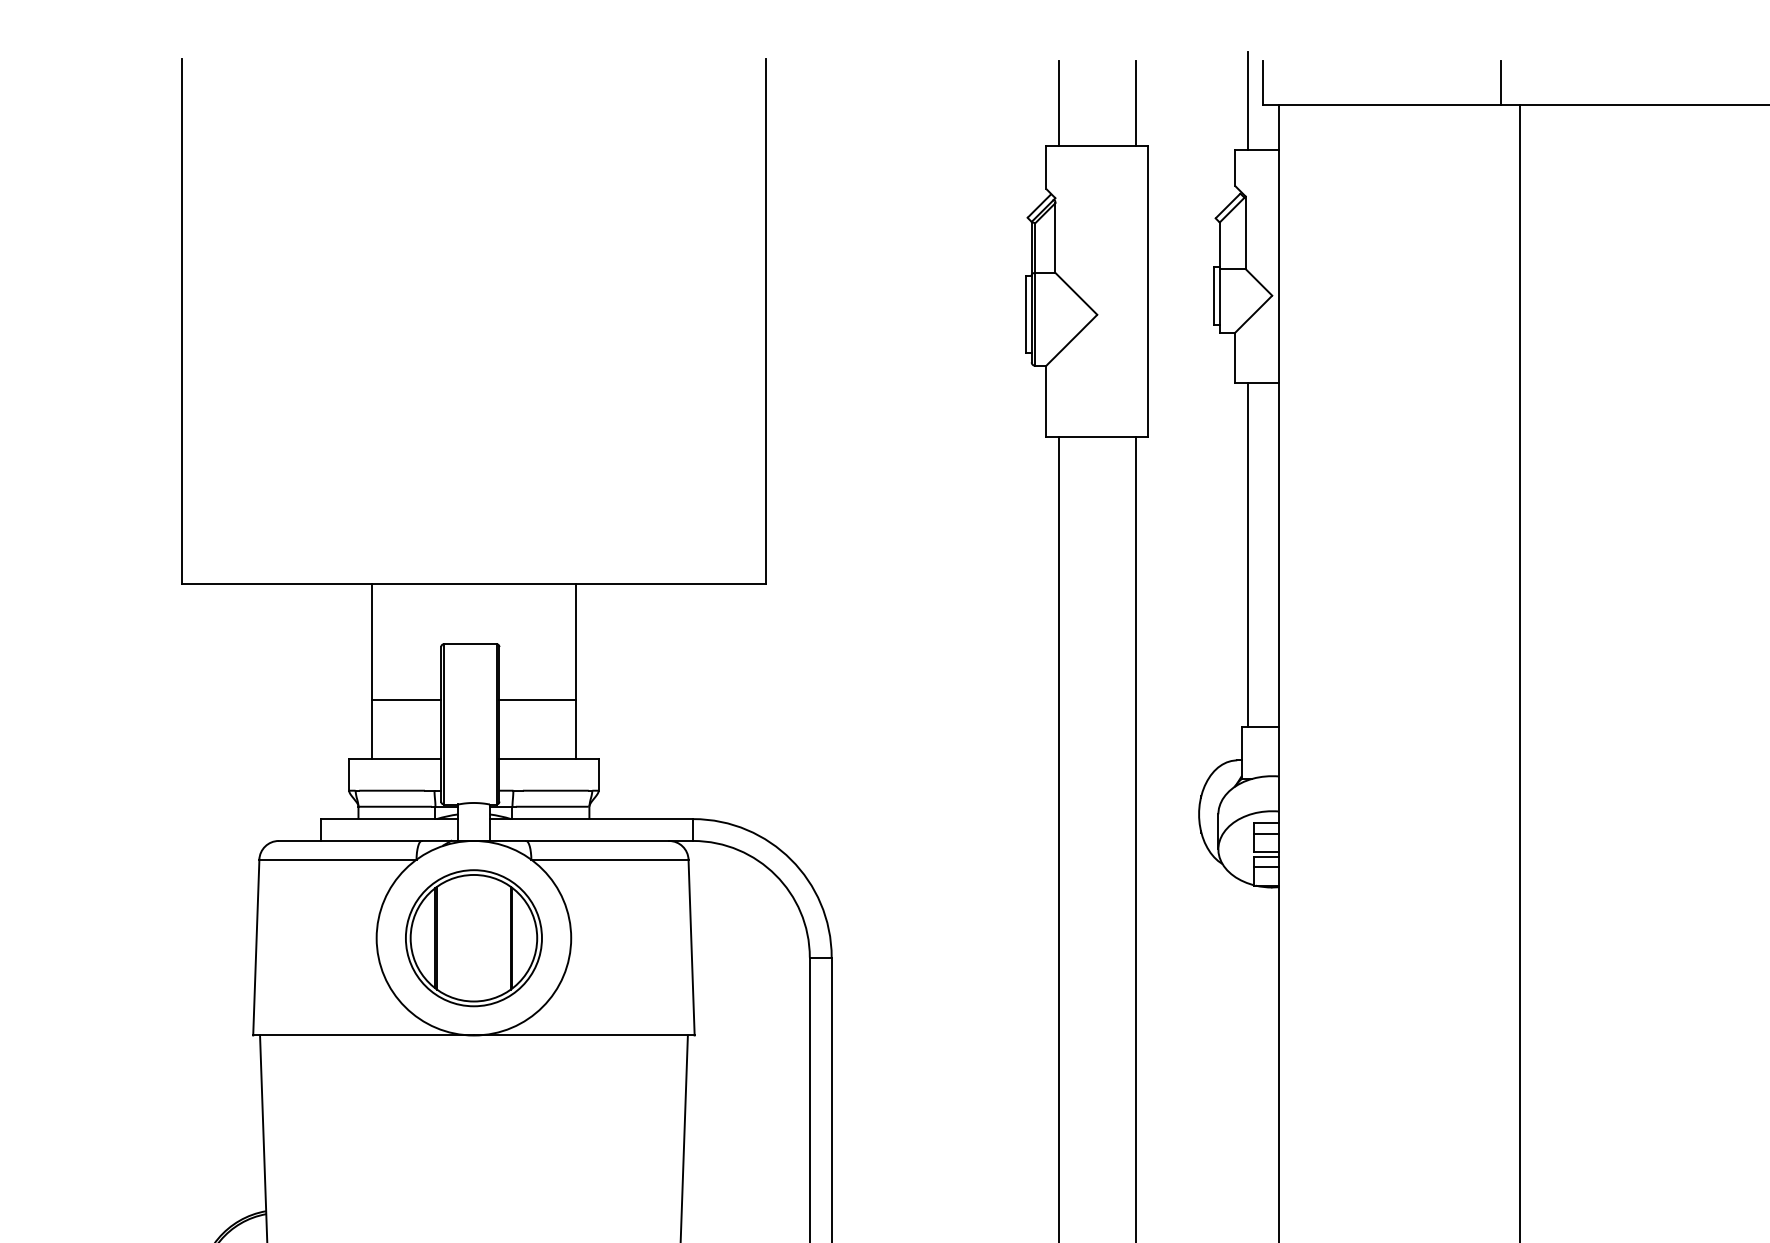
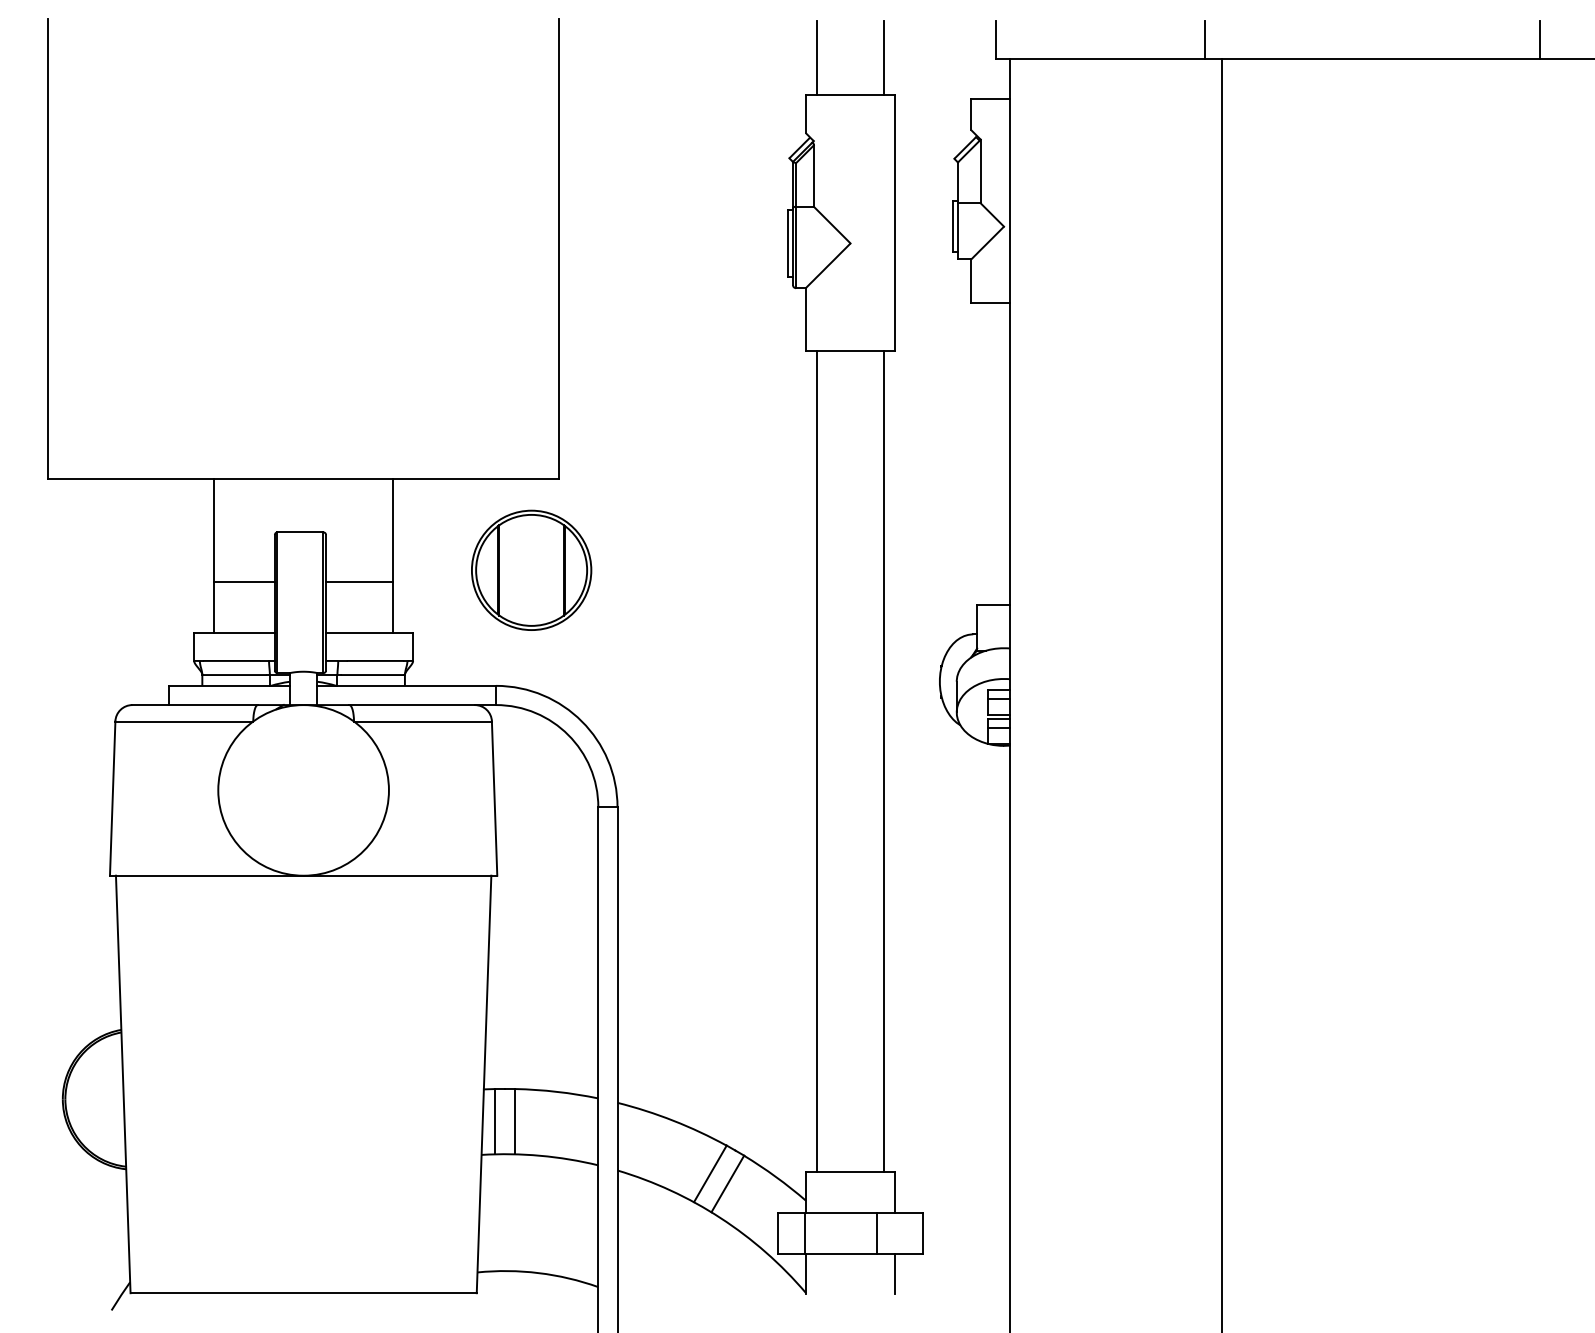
line: (1247, 100) -> (982, 55), removed
line: (1247, 554) -> (982, 453), removed
part: (473, 937) -> (531, 569), moved

